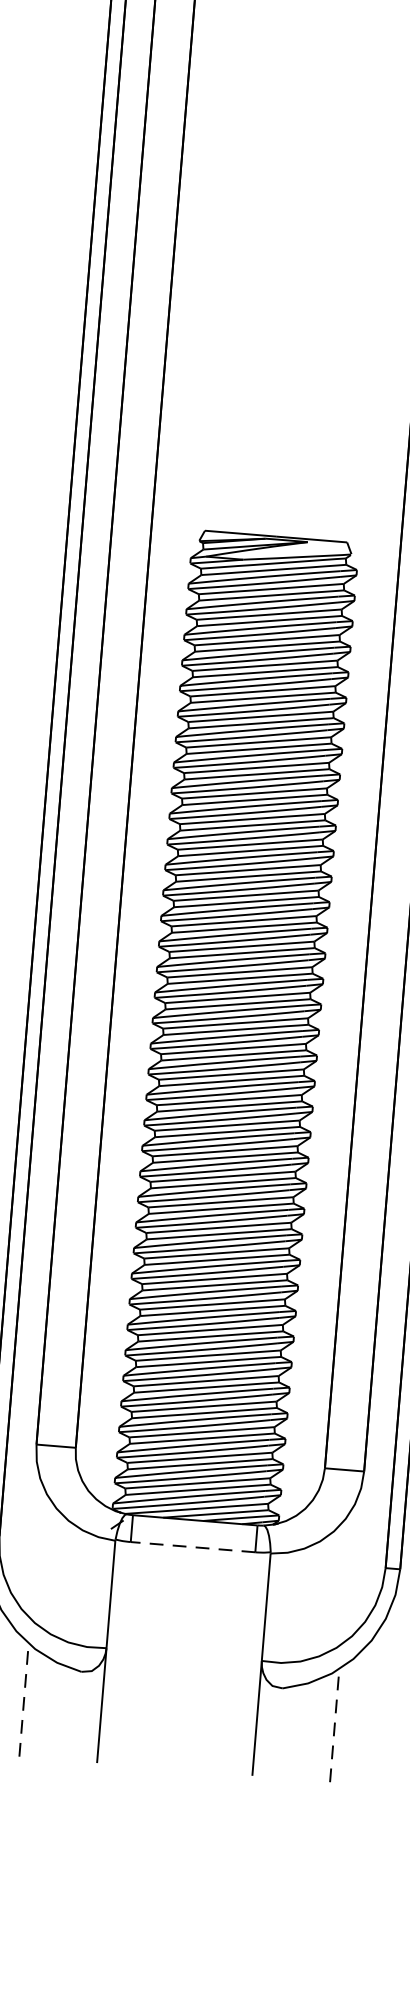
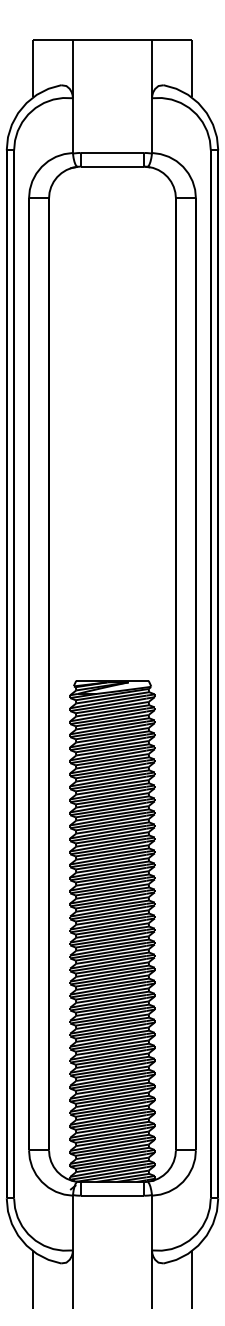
line: (193, 1546) -> (112, 1195), dashed -> solid
line: (24, 1700) -> (33, 1280), dashed -> solid
line: (334, 1726) -> (191, 1280), dashed -> solid

